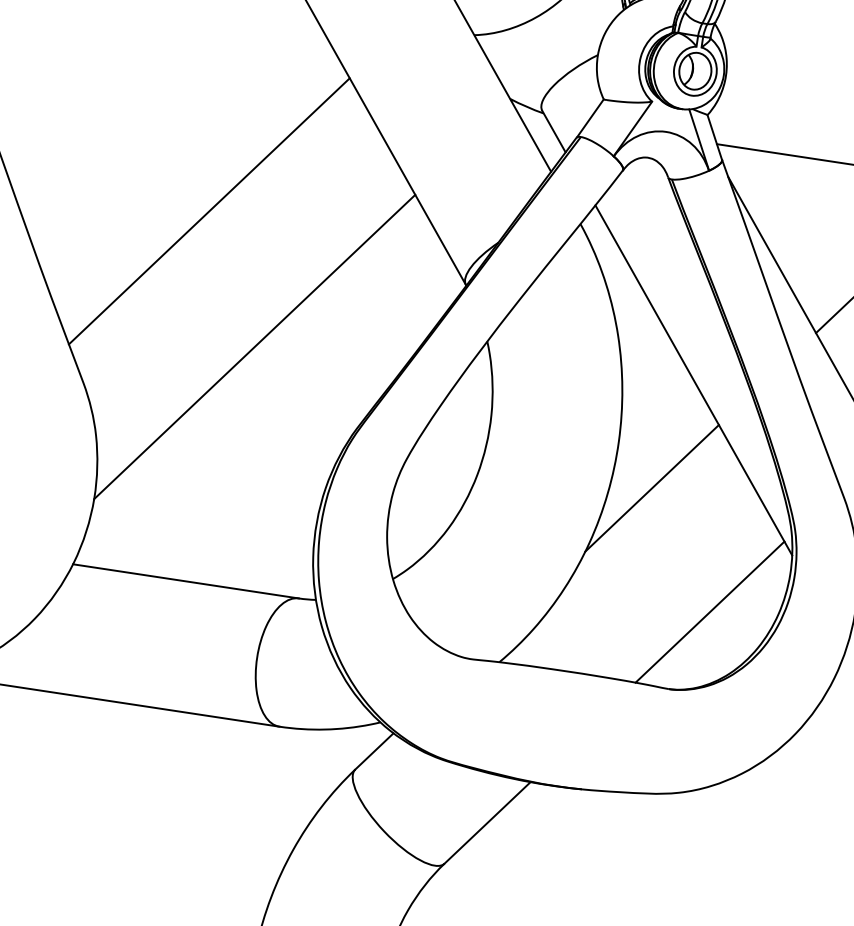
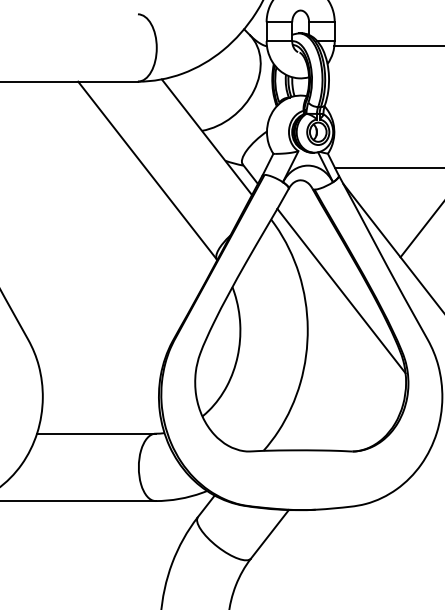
line: (209, 210) -> (79, 241), removed
line: (254, 346) -> (113, 307), removed
line: (652, 487) -> (328, 349), removed
line: (709, 611) -> (367, 408), removed

